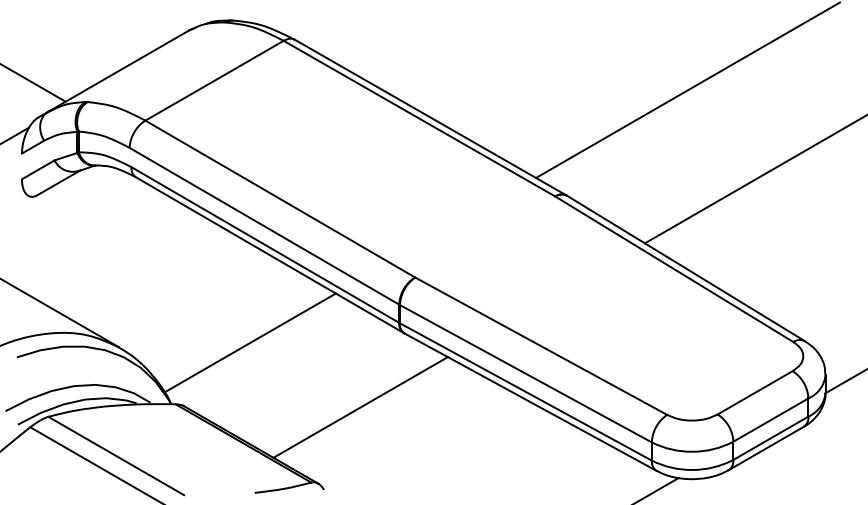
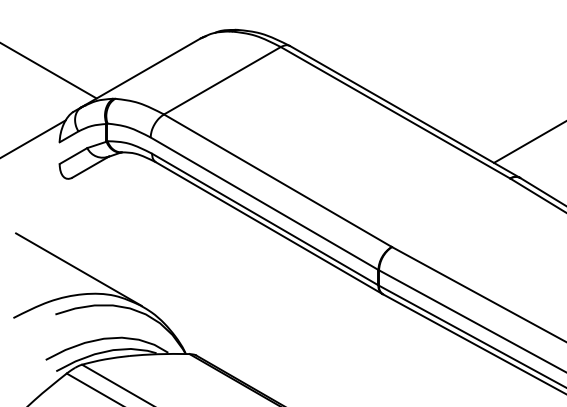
line: (249, 342) -> (251, 301), removed
line: (360, 407) -> (345, 356), removed

